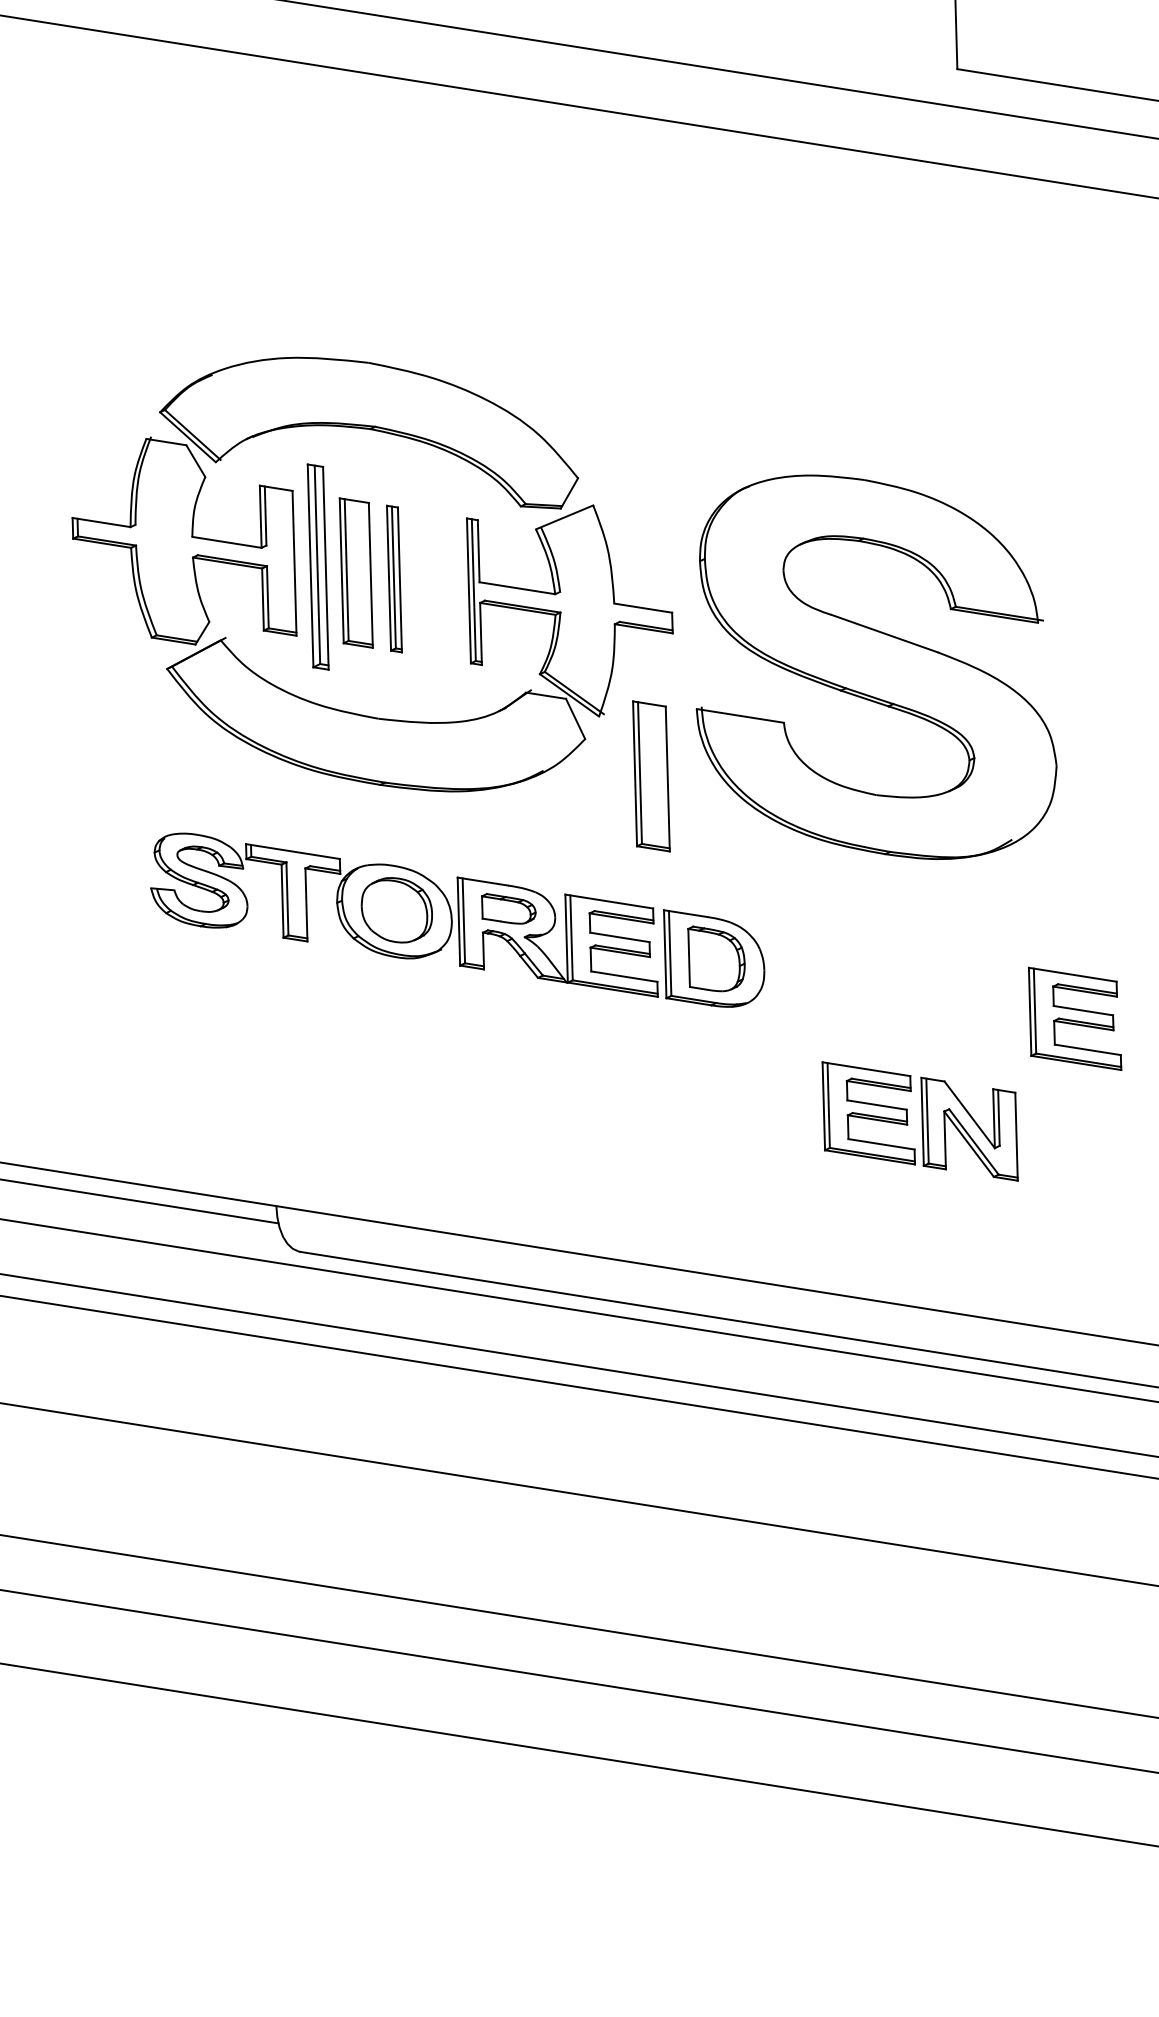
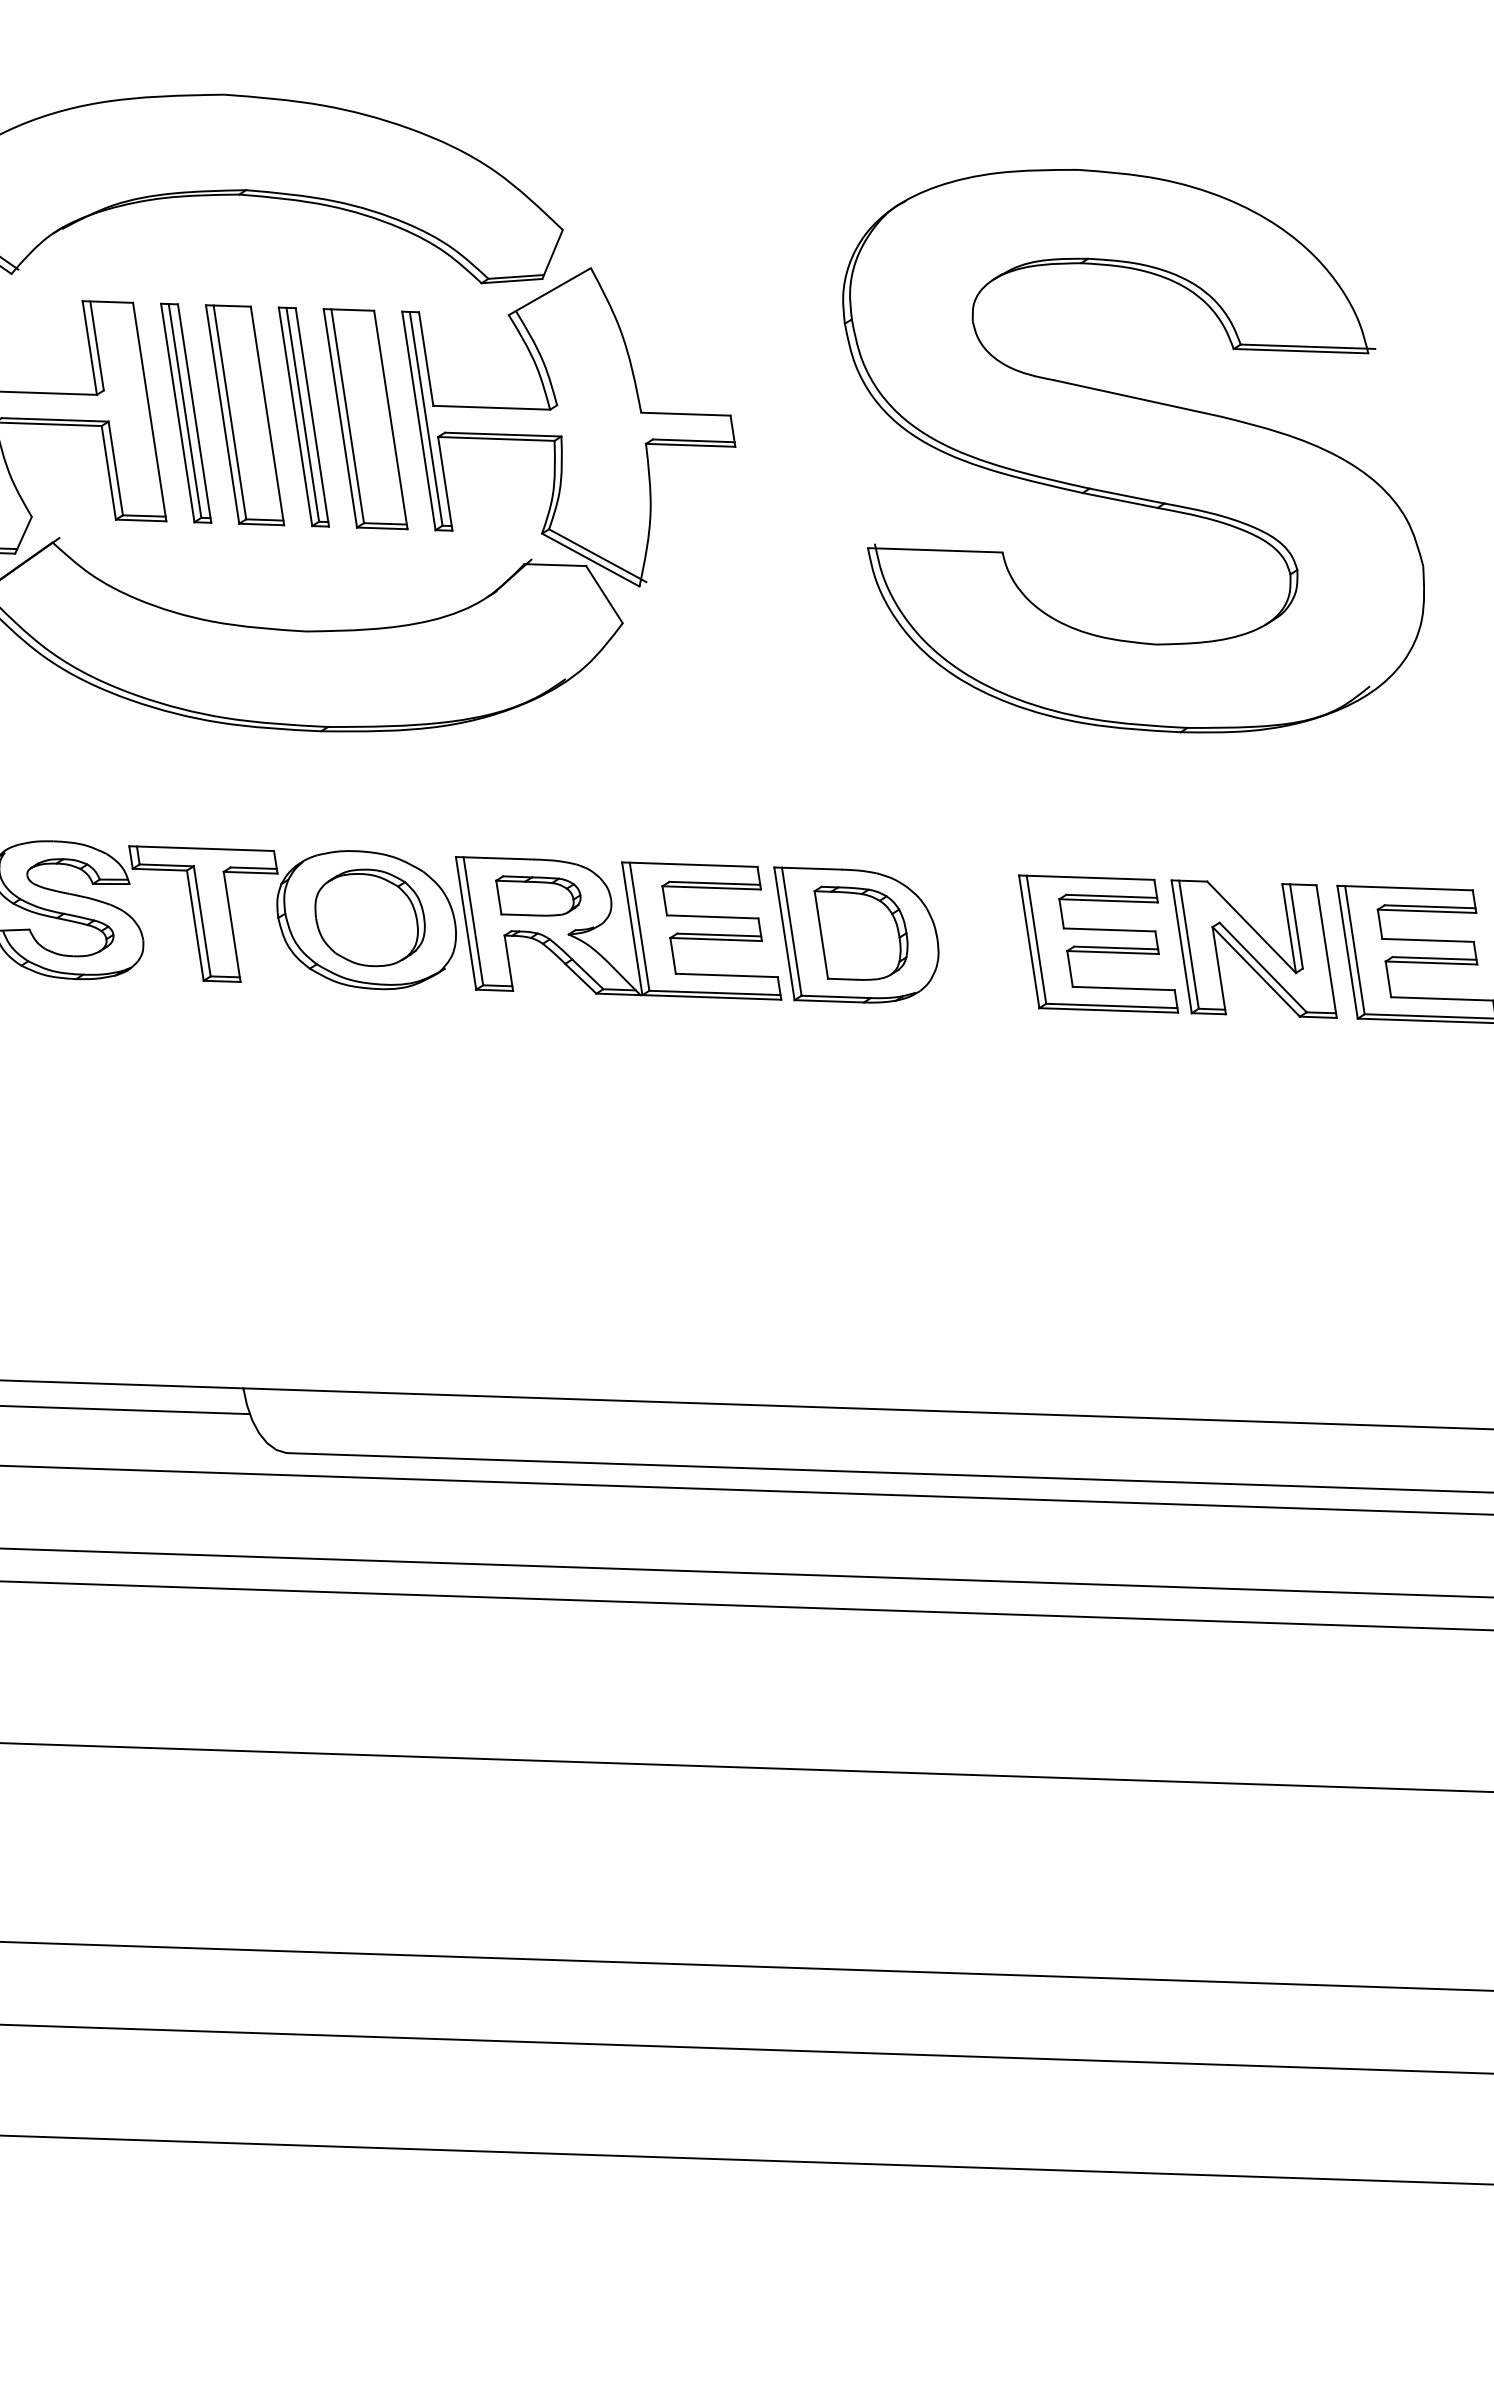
part: (317, 566) -> (185, 412), size x0.71
part: (876, 666) -> (1131, 449), moved
part: (651, 776) -> (365, 419), moved
part: (919, 1121) -> (1176, 946), moved

